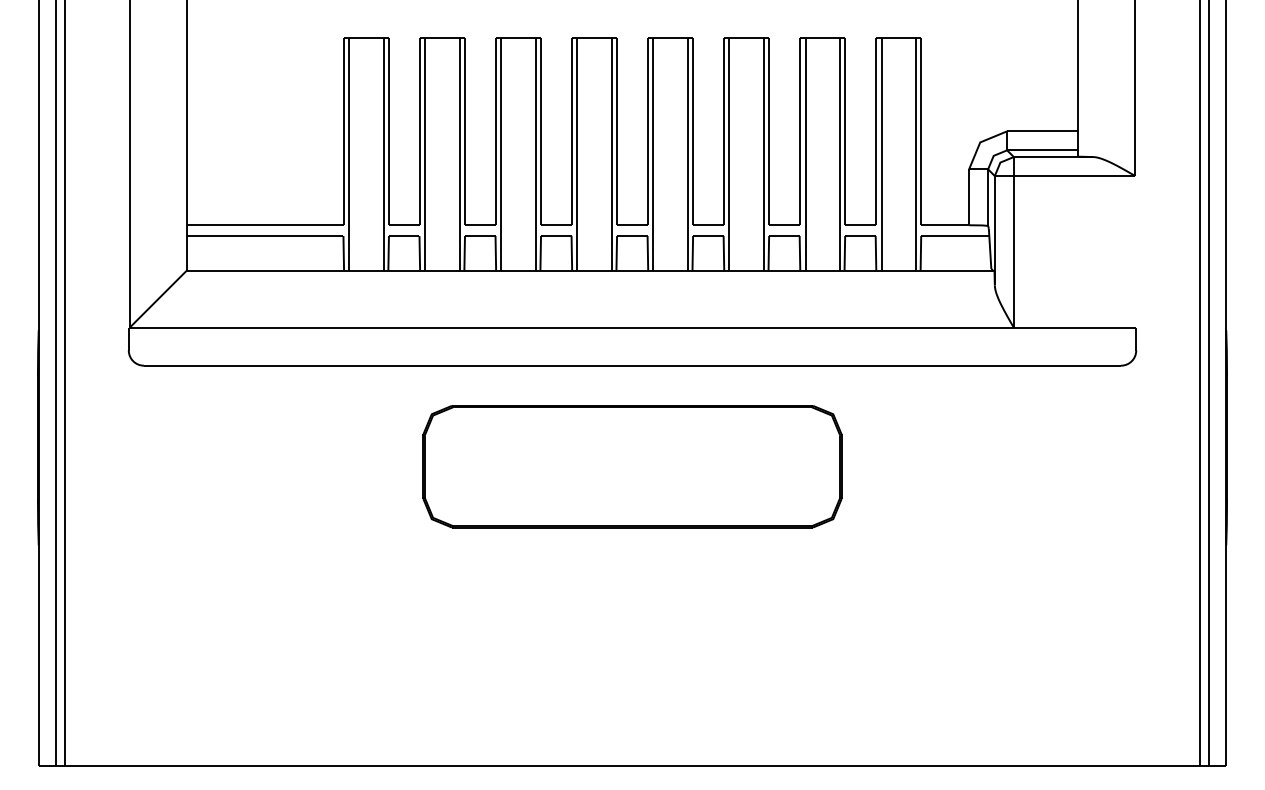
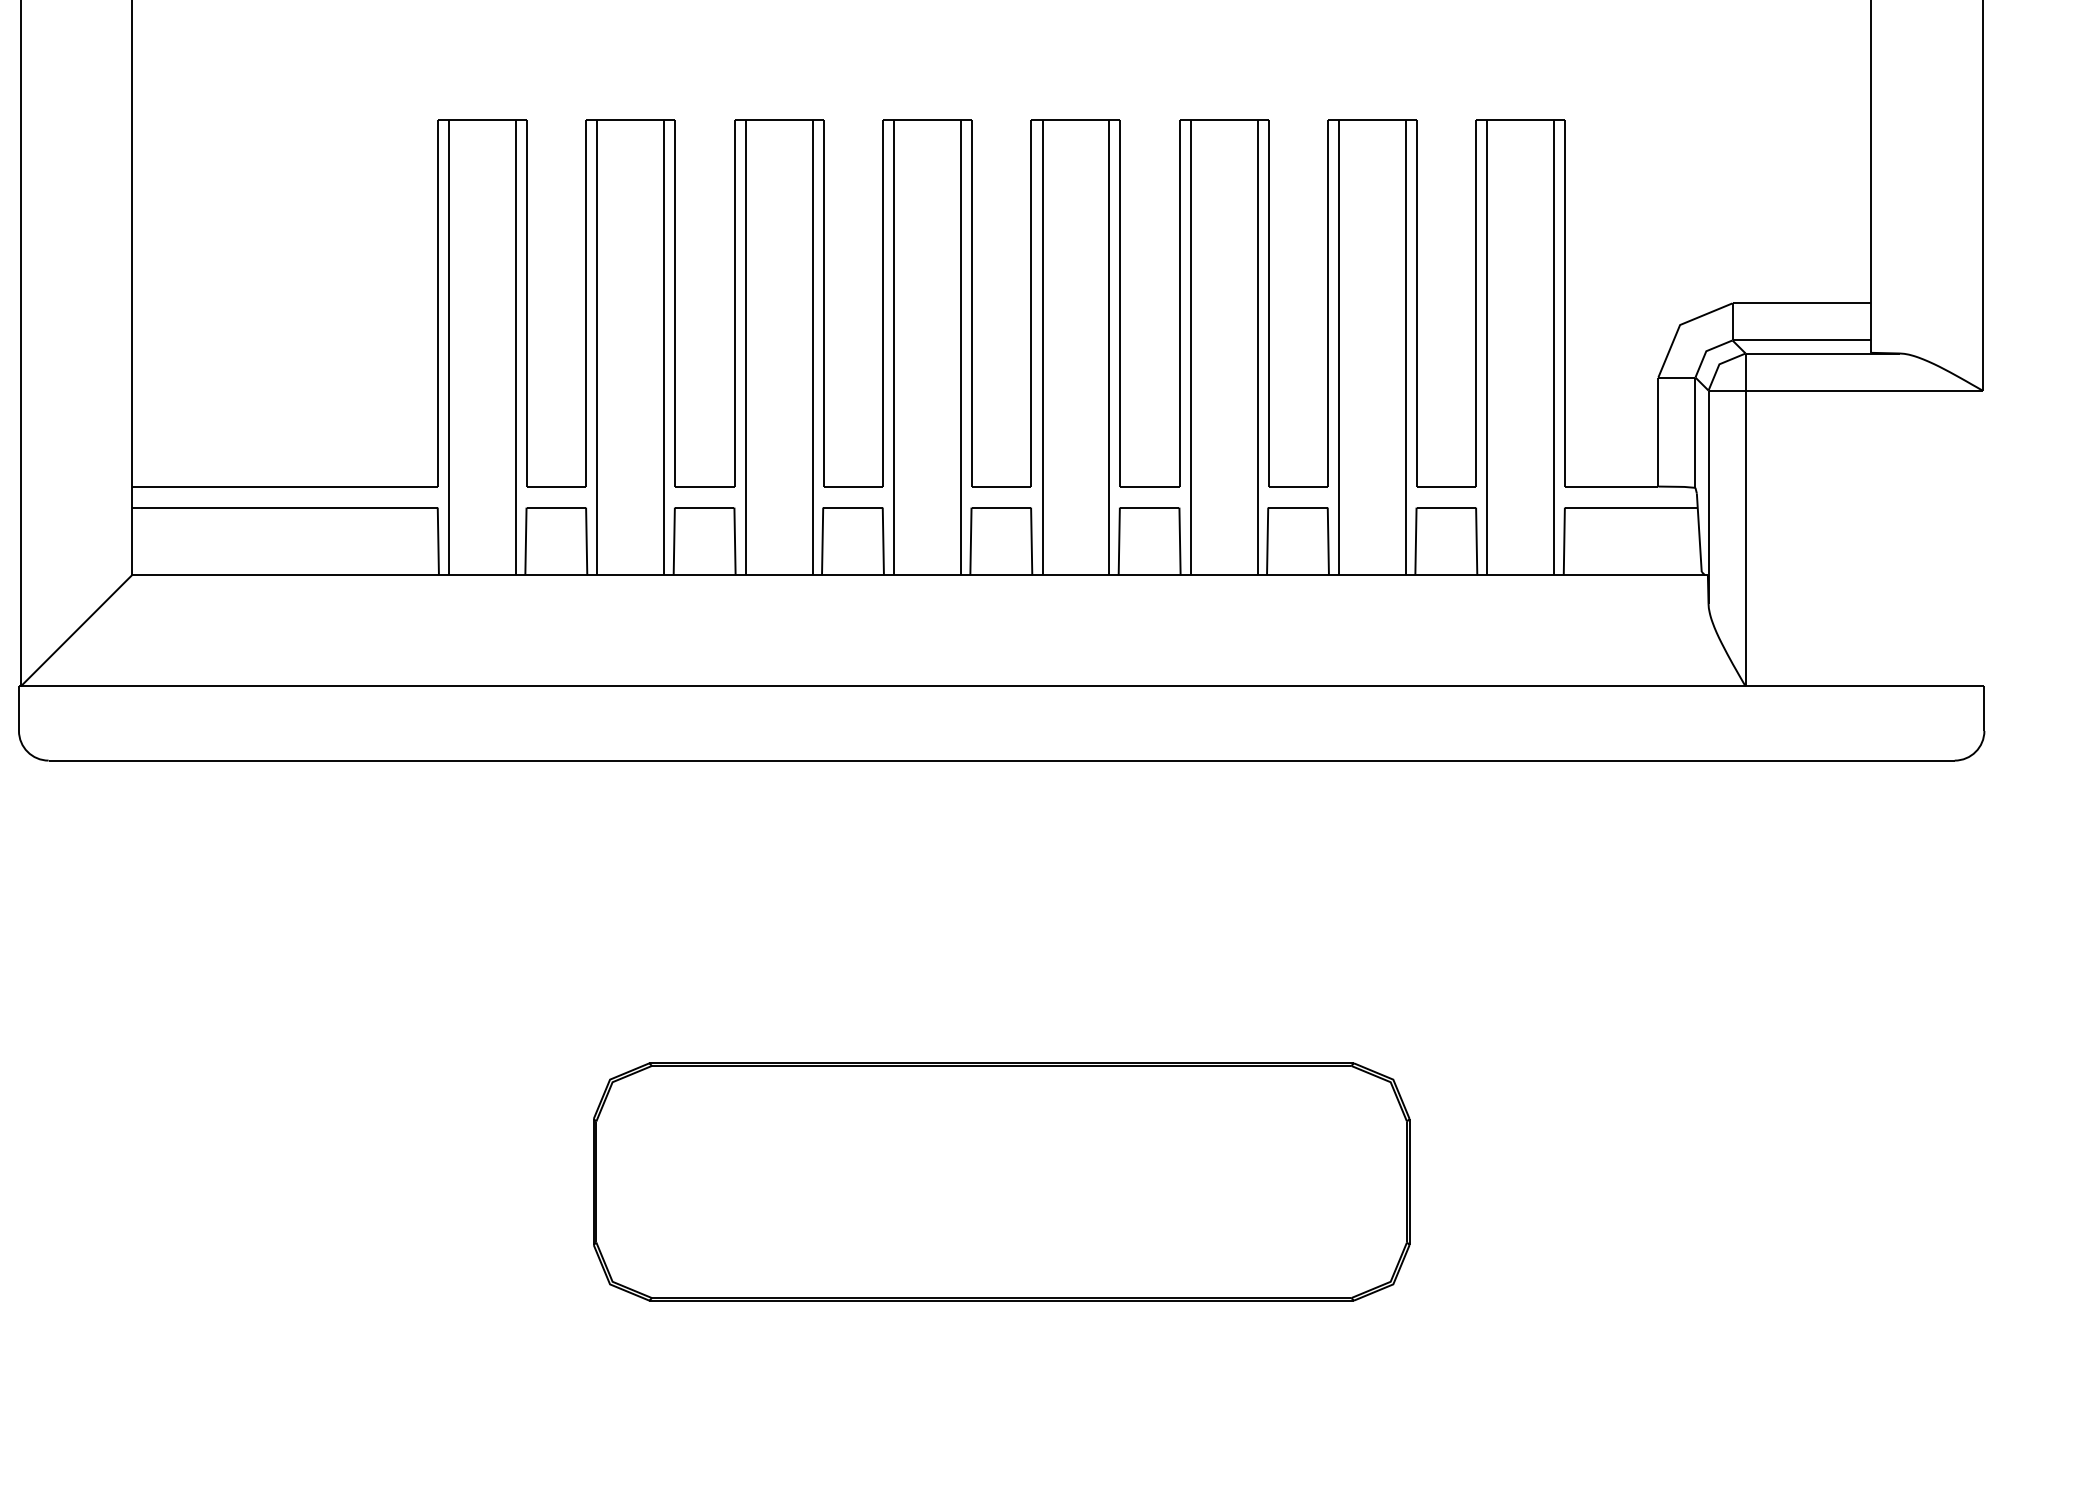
part: (632, 466) -> (1001, 1181), moved

